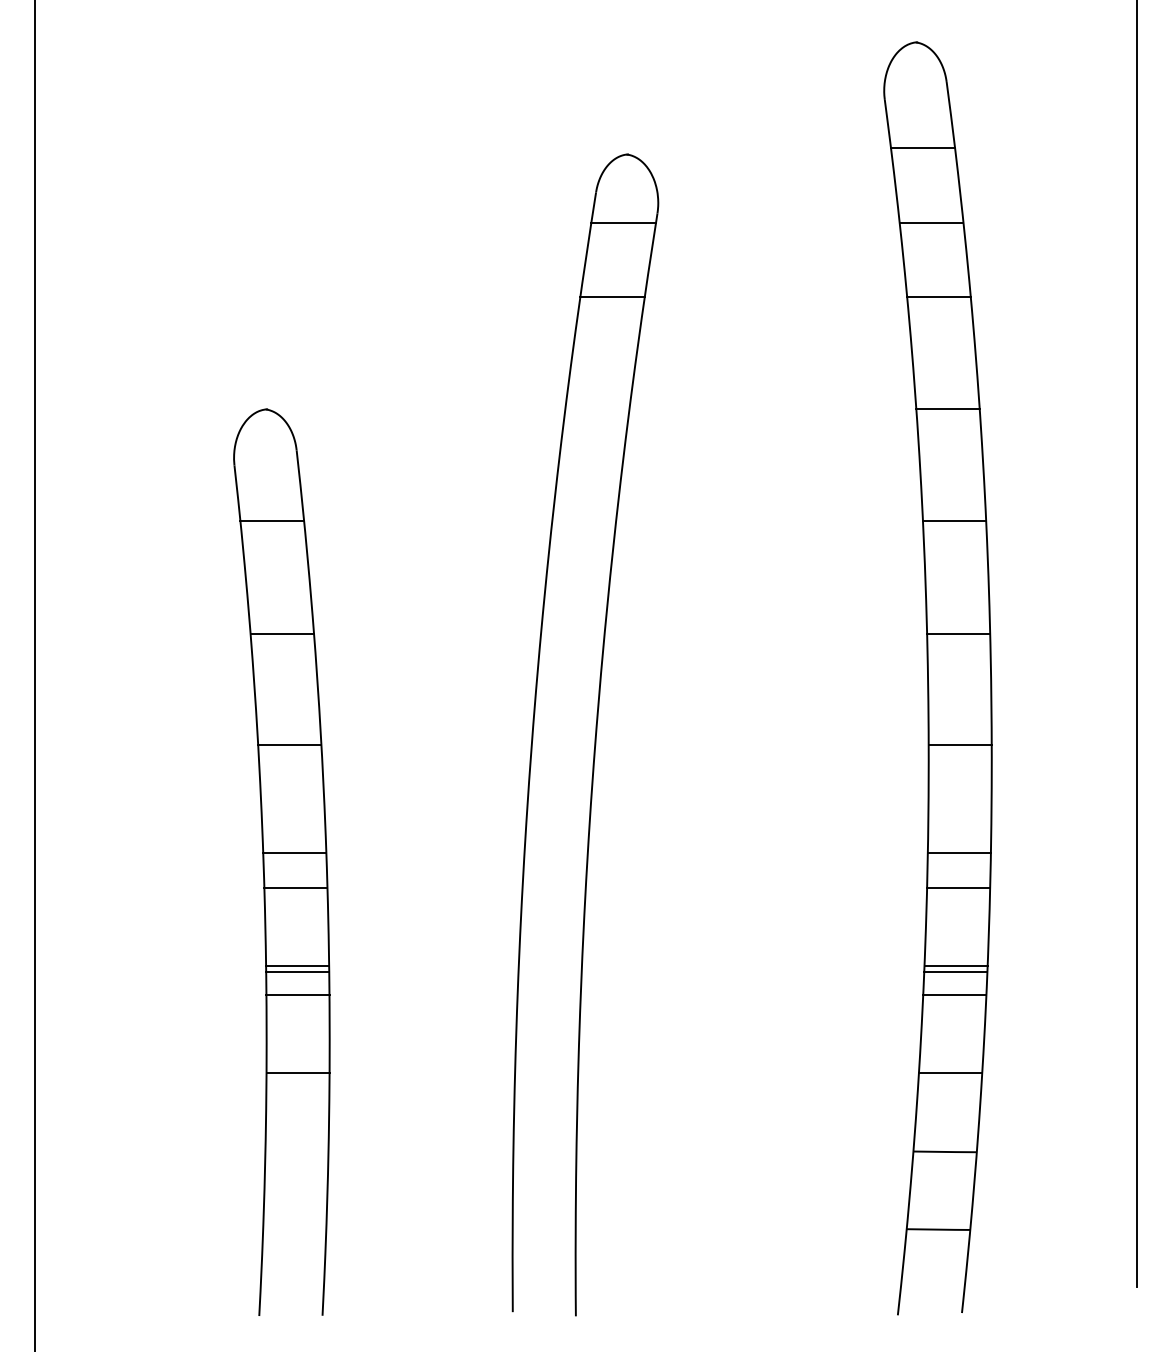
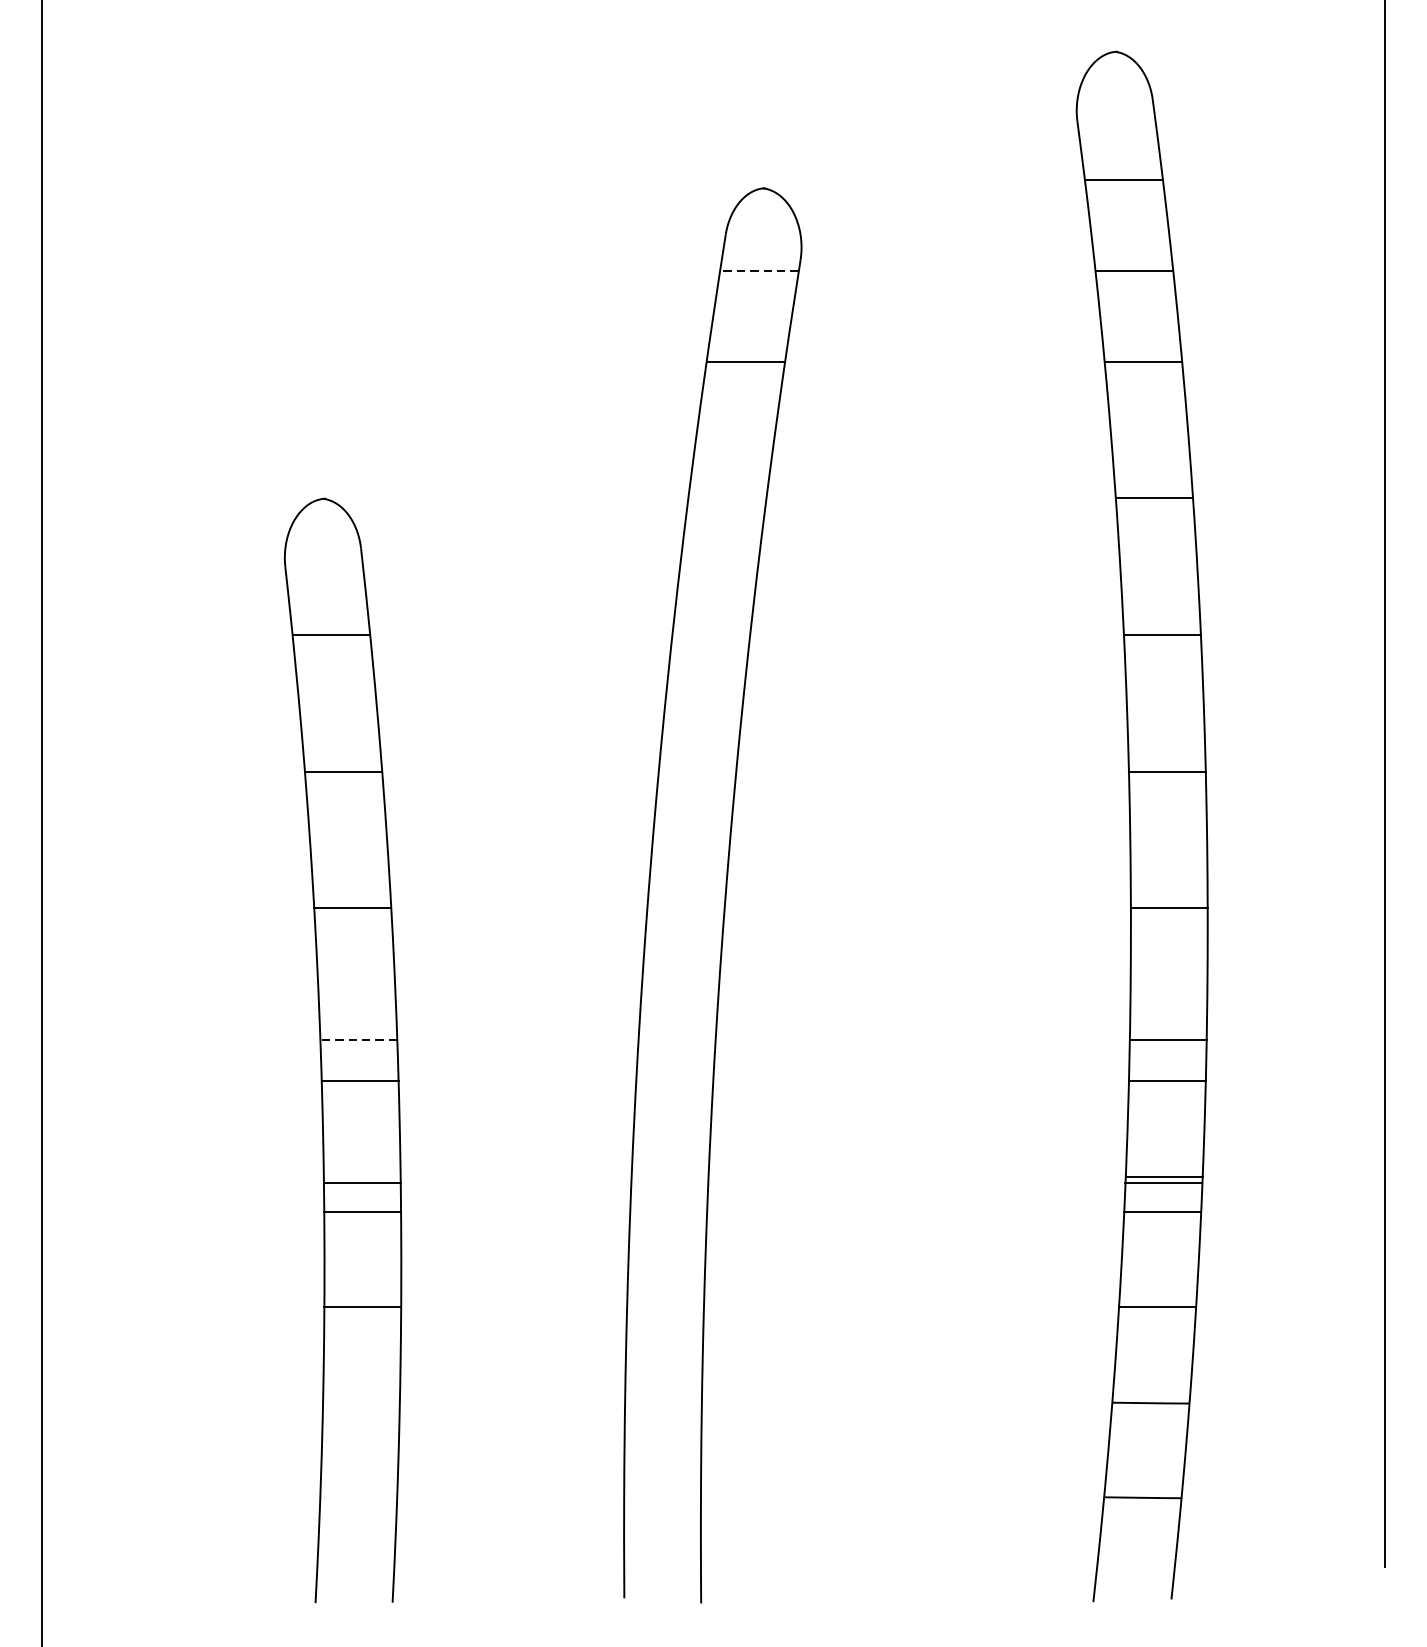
line: (623, 222) -> (759, 271), solid -> dashed
line: (294, 853) -> (358, 1039), solid -> dashed
line: (297, 965) -> (362, 1176), removed

